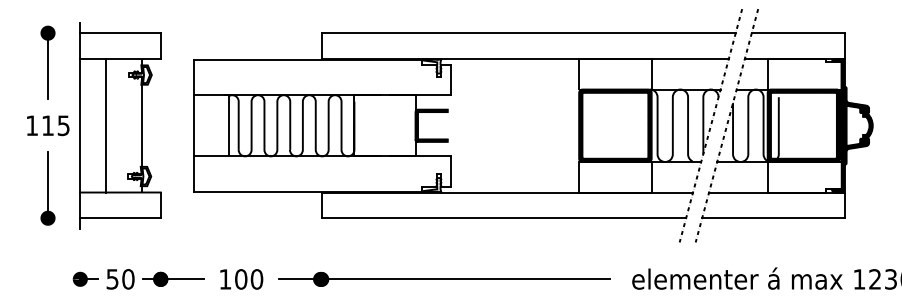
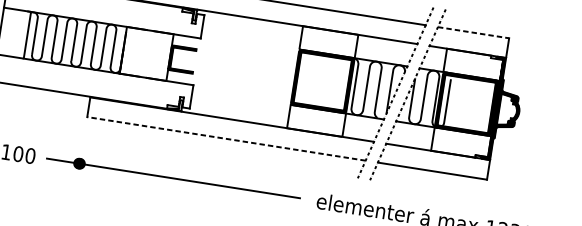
line: (798, 33) -> (473, 32), solid -> dashed
line: (503, 218) -> (226, 138), solid -> dashed

